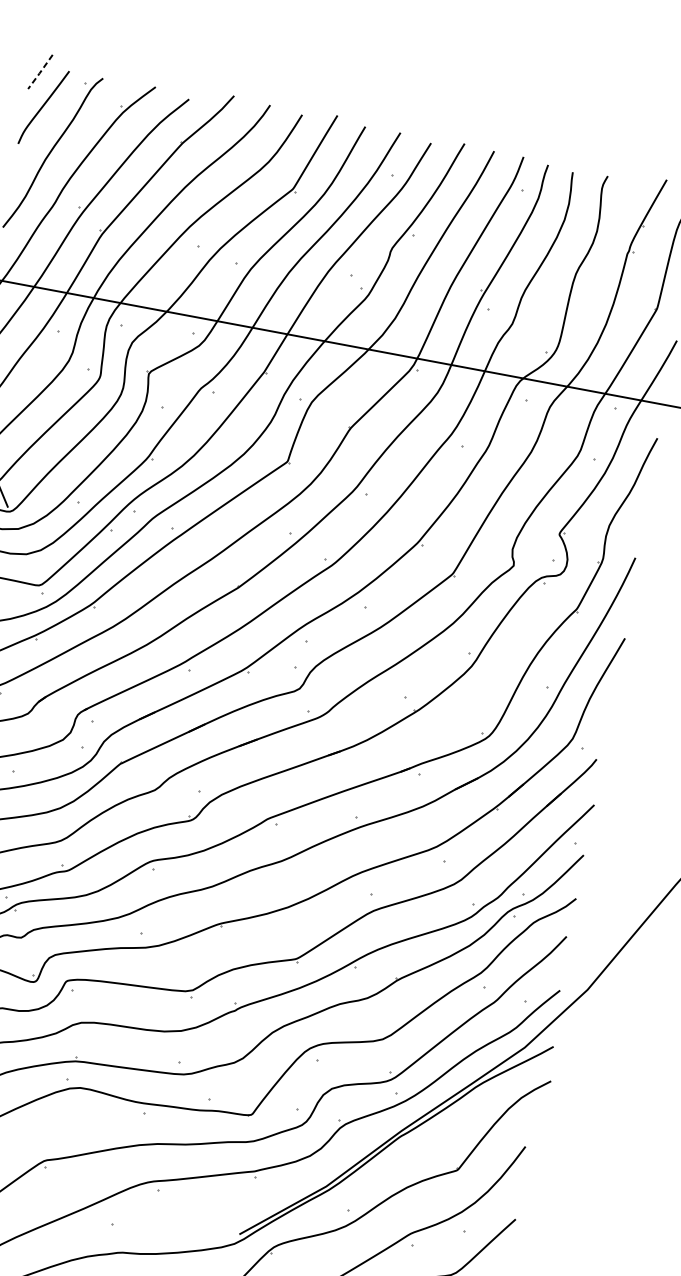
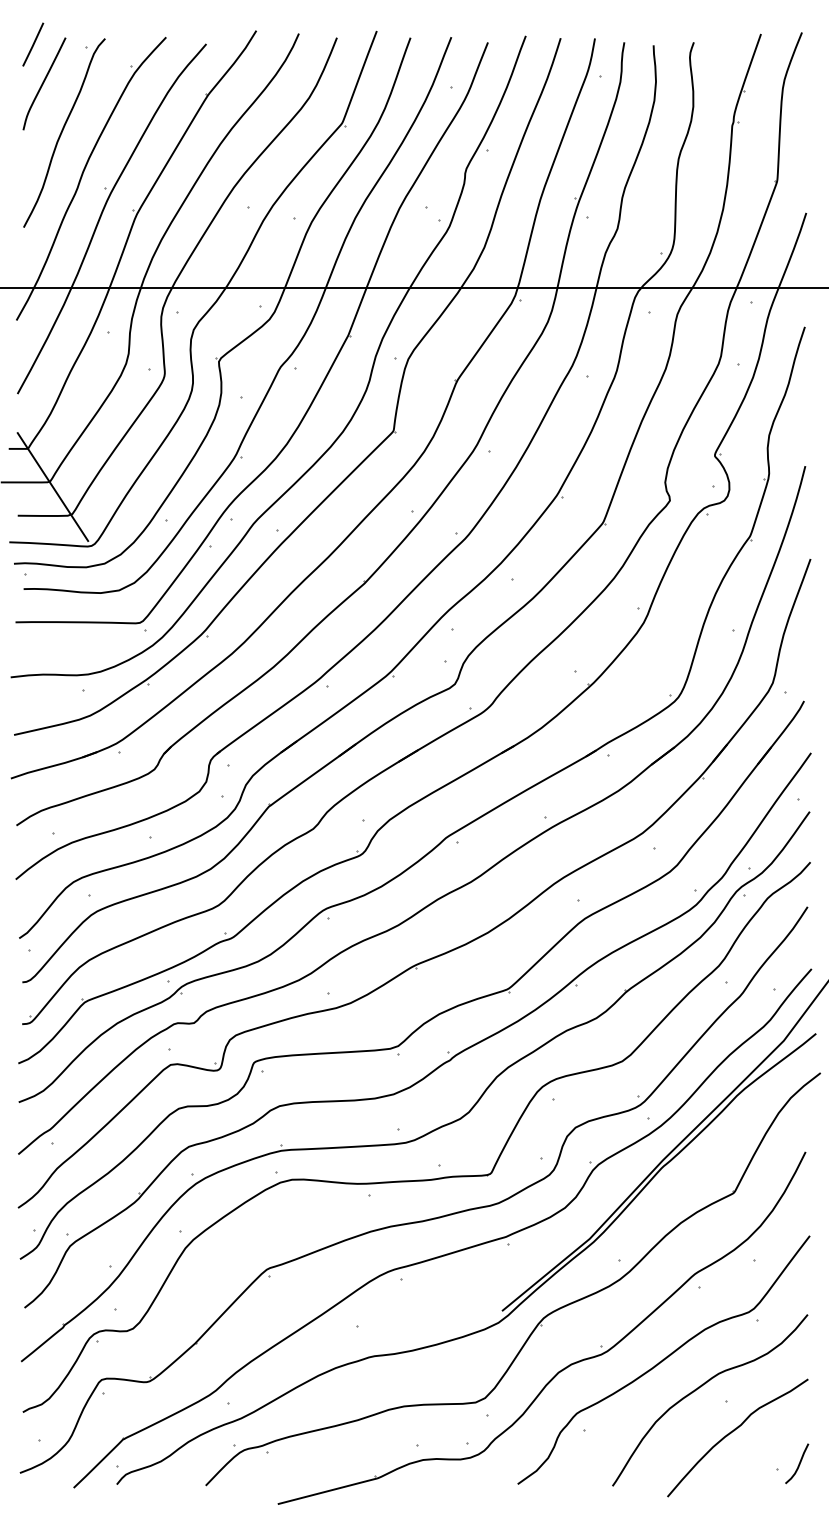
line: (40, 72) -> (33, 45), dashed -> solid

